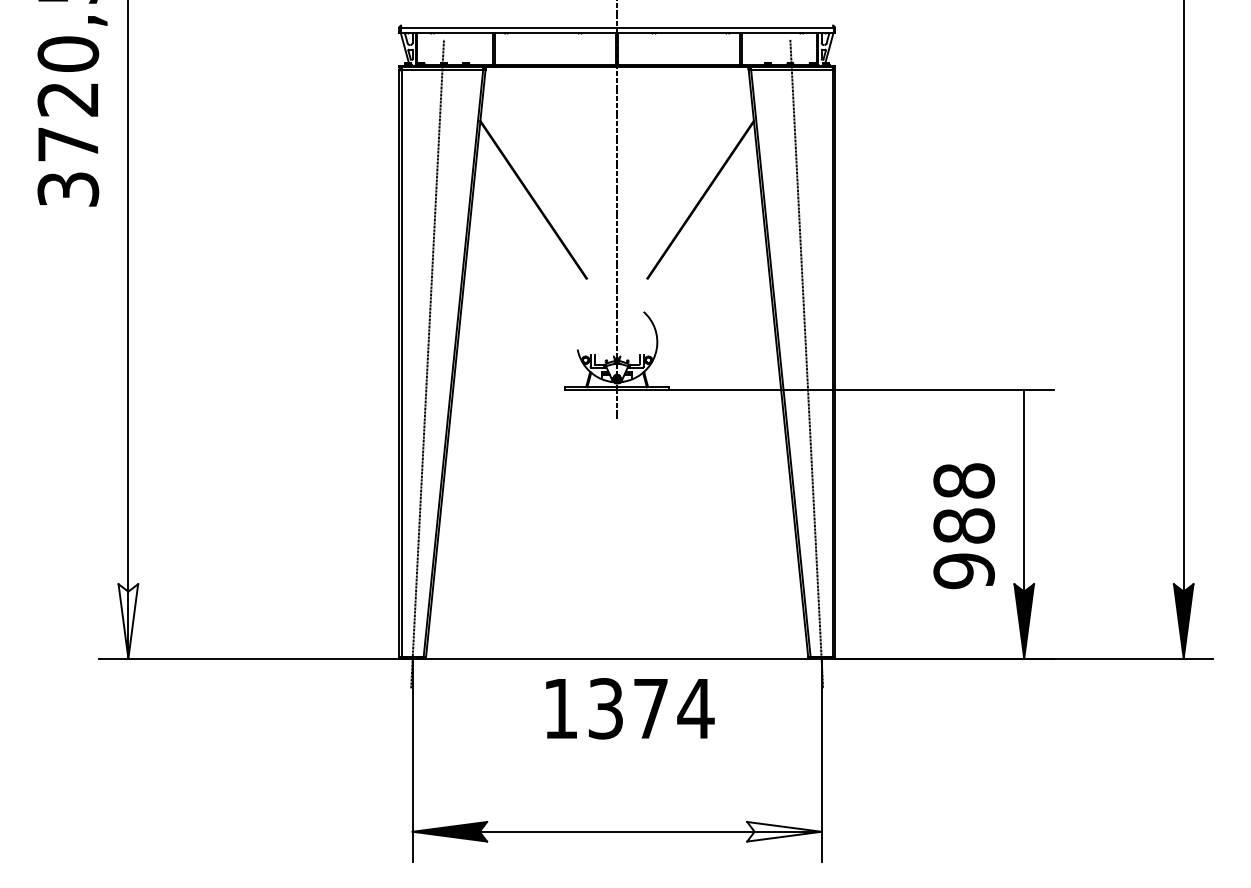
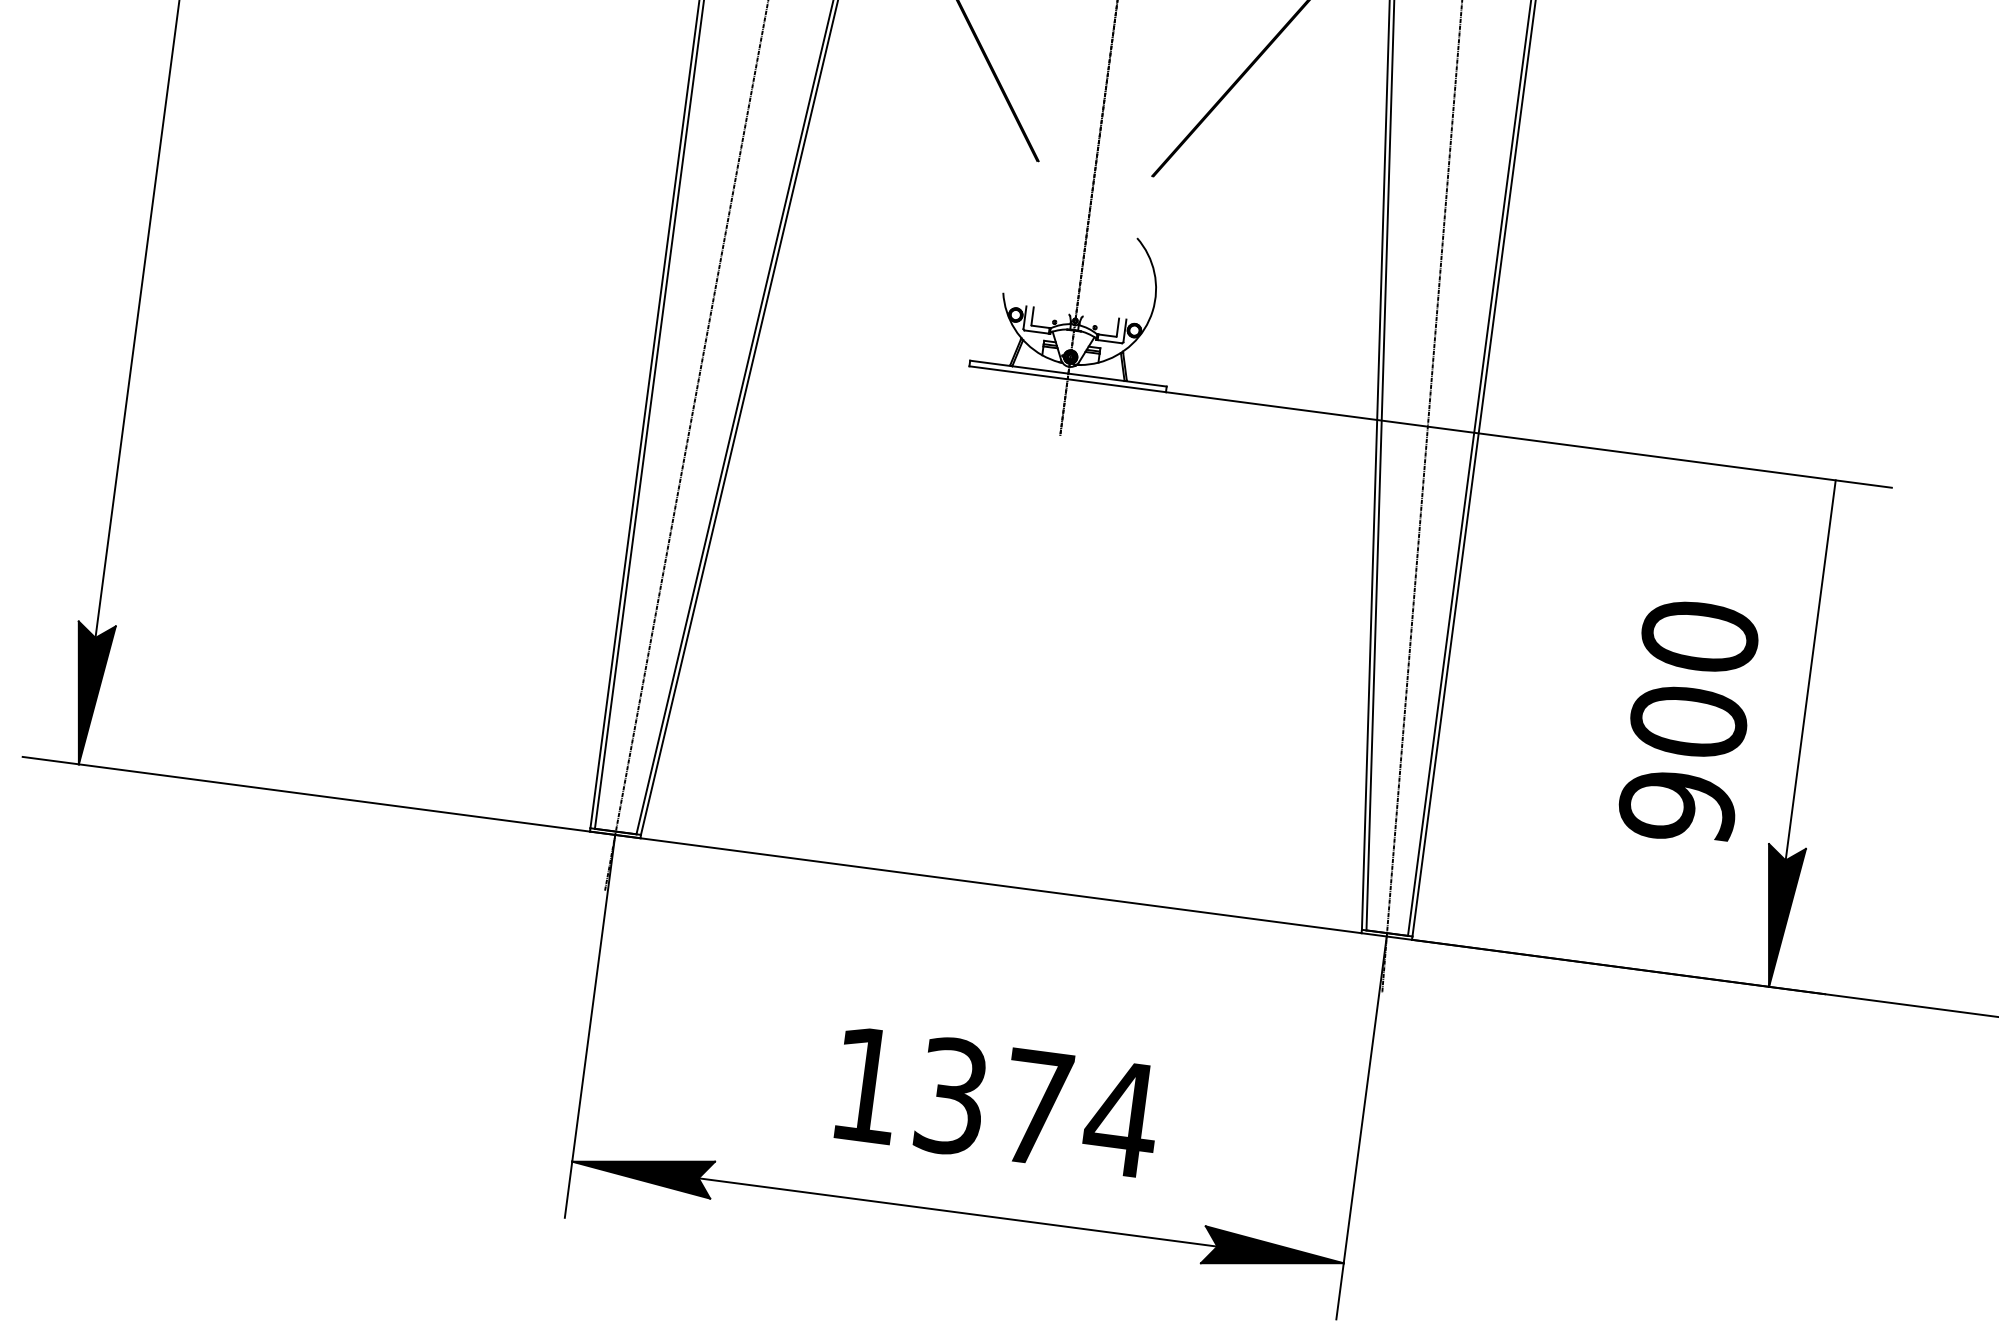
text: (963, 503) -> (1693, 679), 988 -> 900
fill: (128, 621) -> (88, 694), added
text: (630, 708) -> (998, 1102), moved
fill: (784, 831) -> (1273, 1253), added

